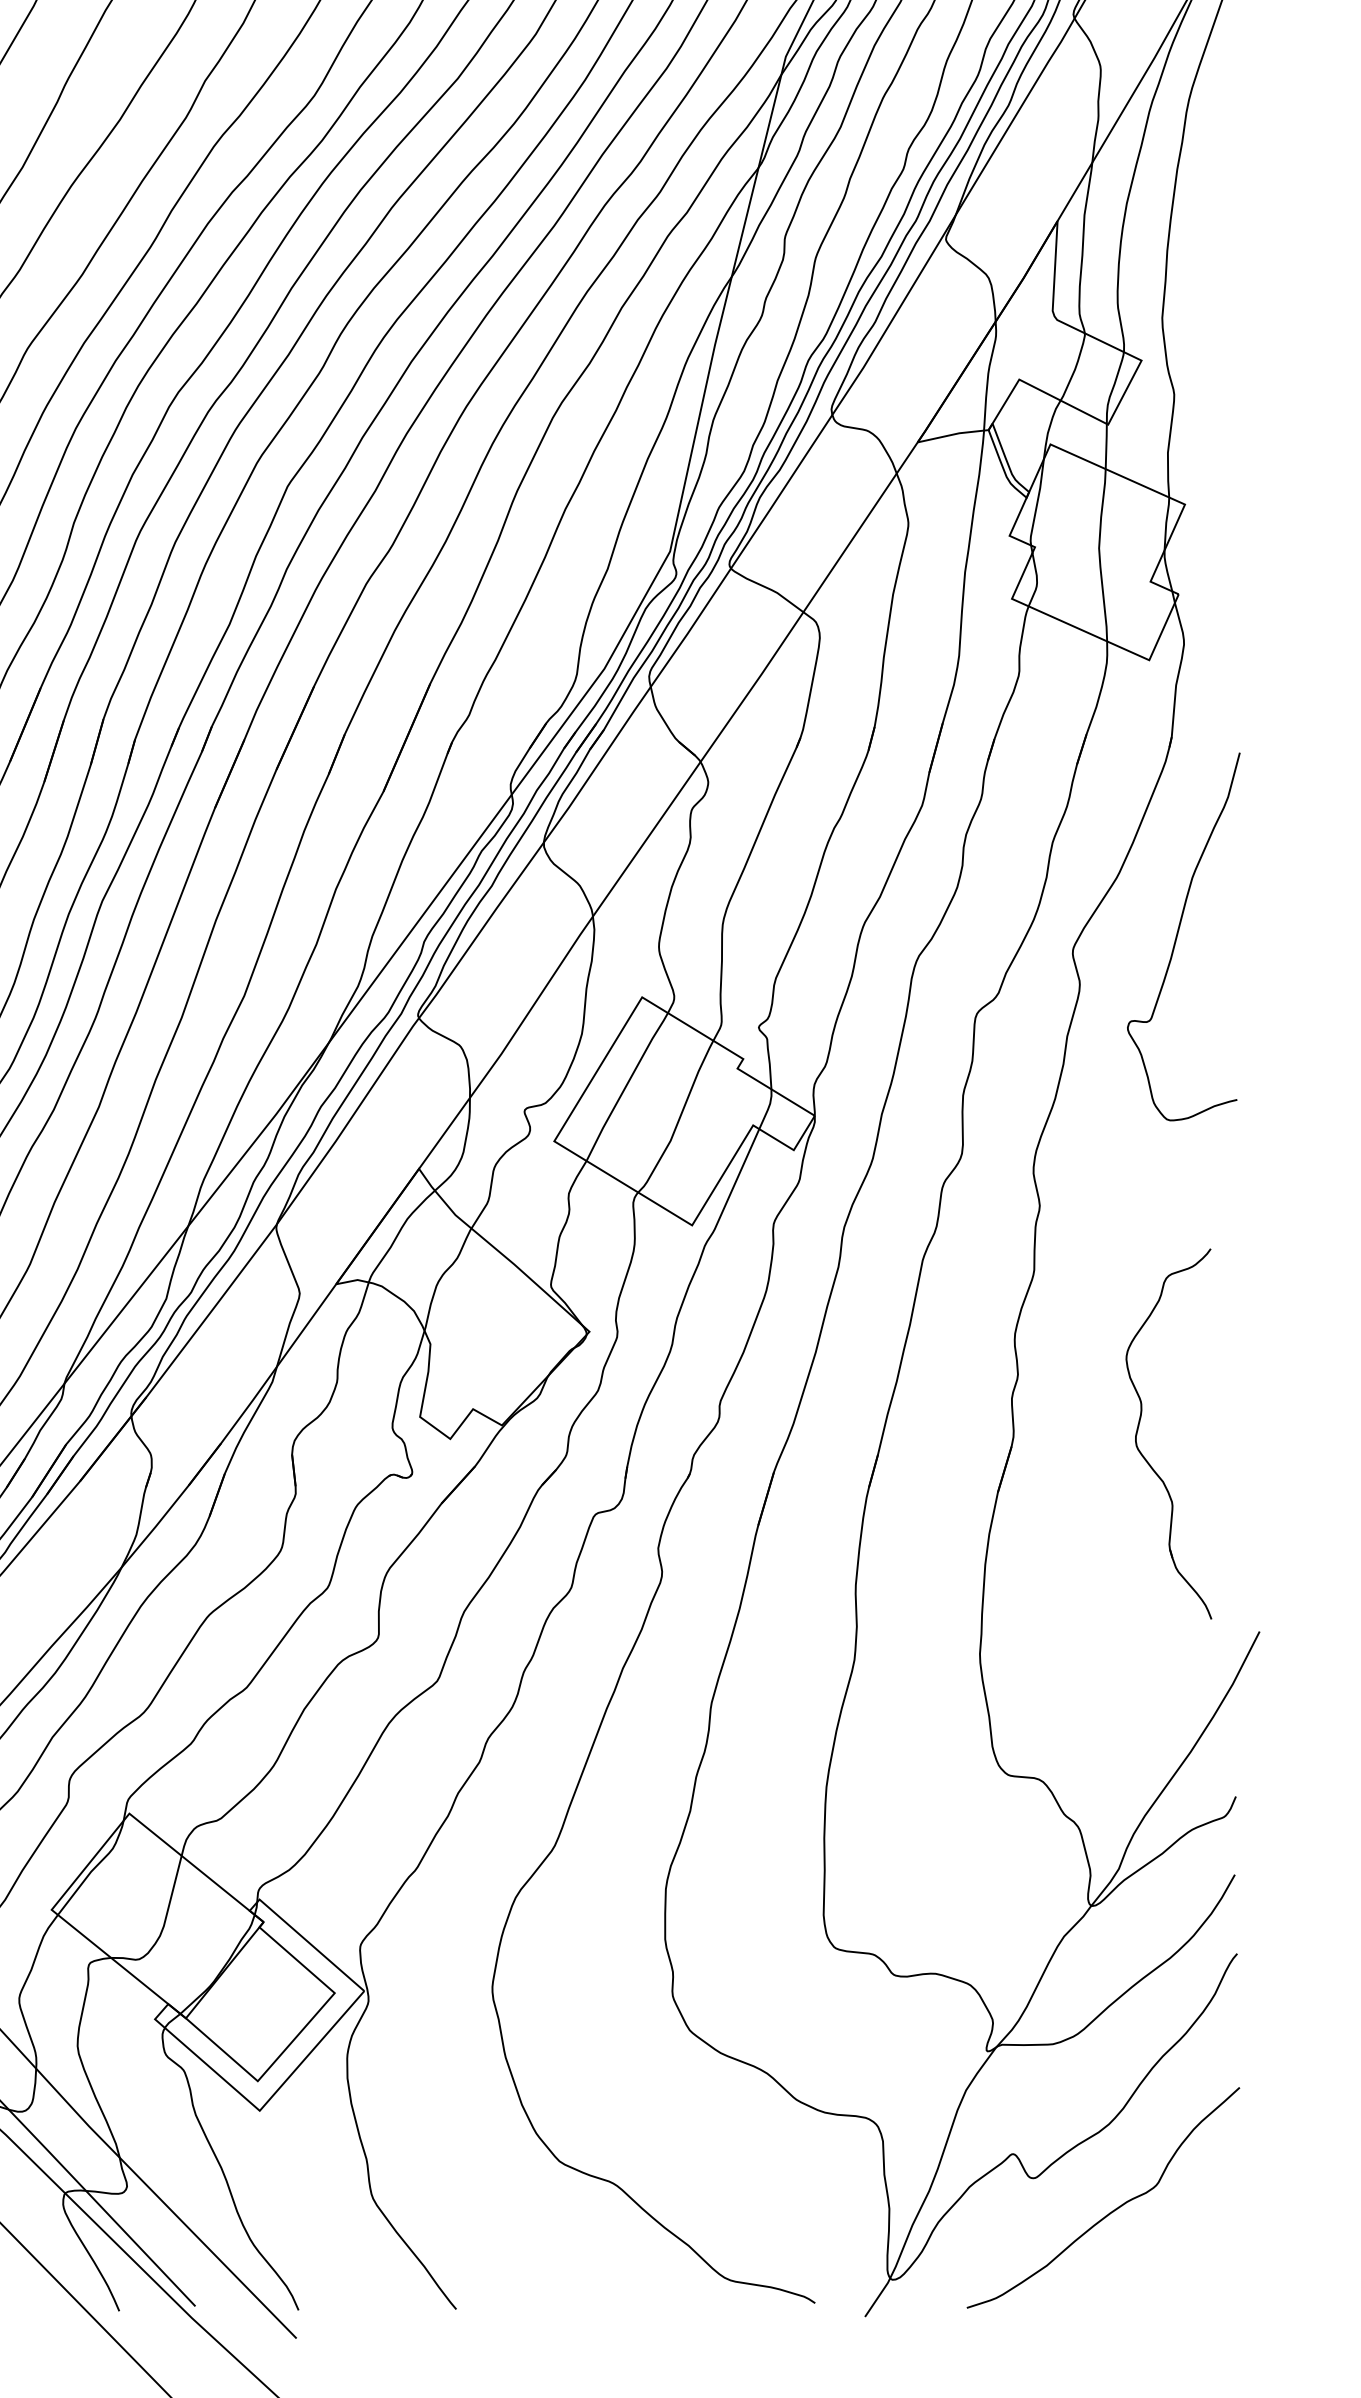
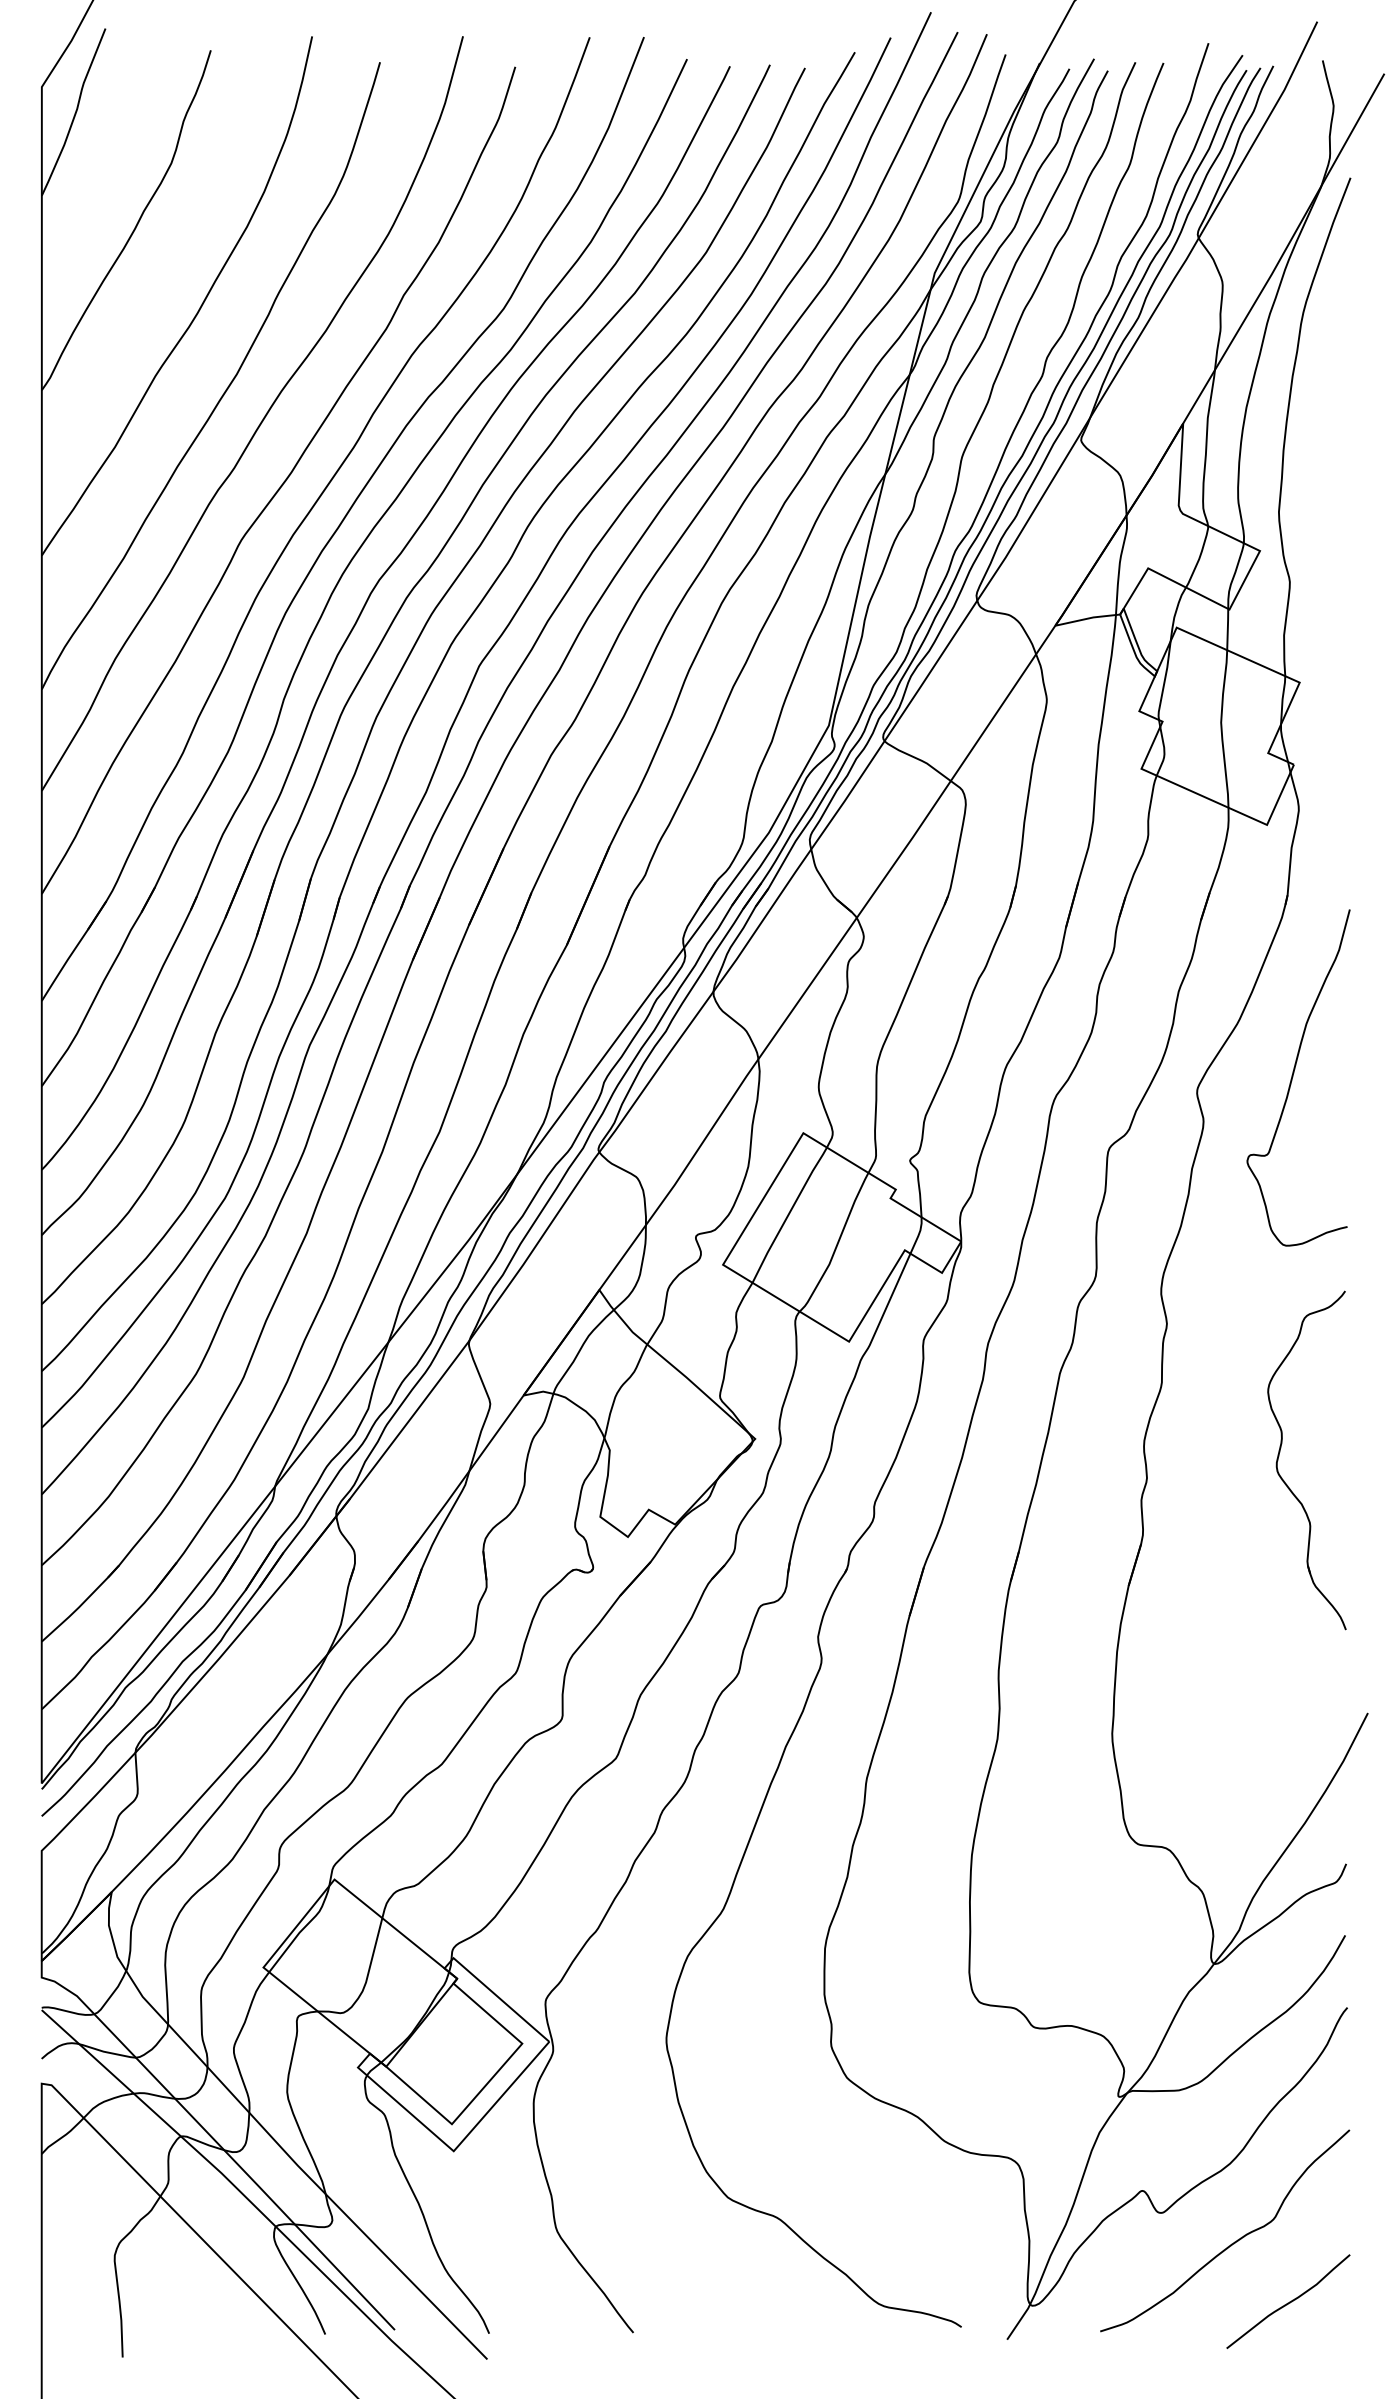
part: (1139, 1425) -> (1280, 1452), moved
curve: (1173, 2275) -> (1289, 2301), added

